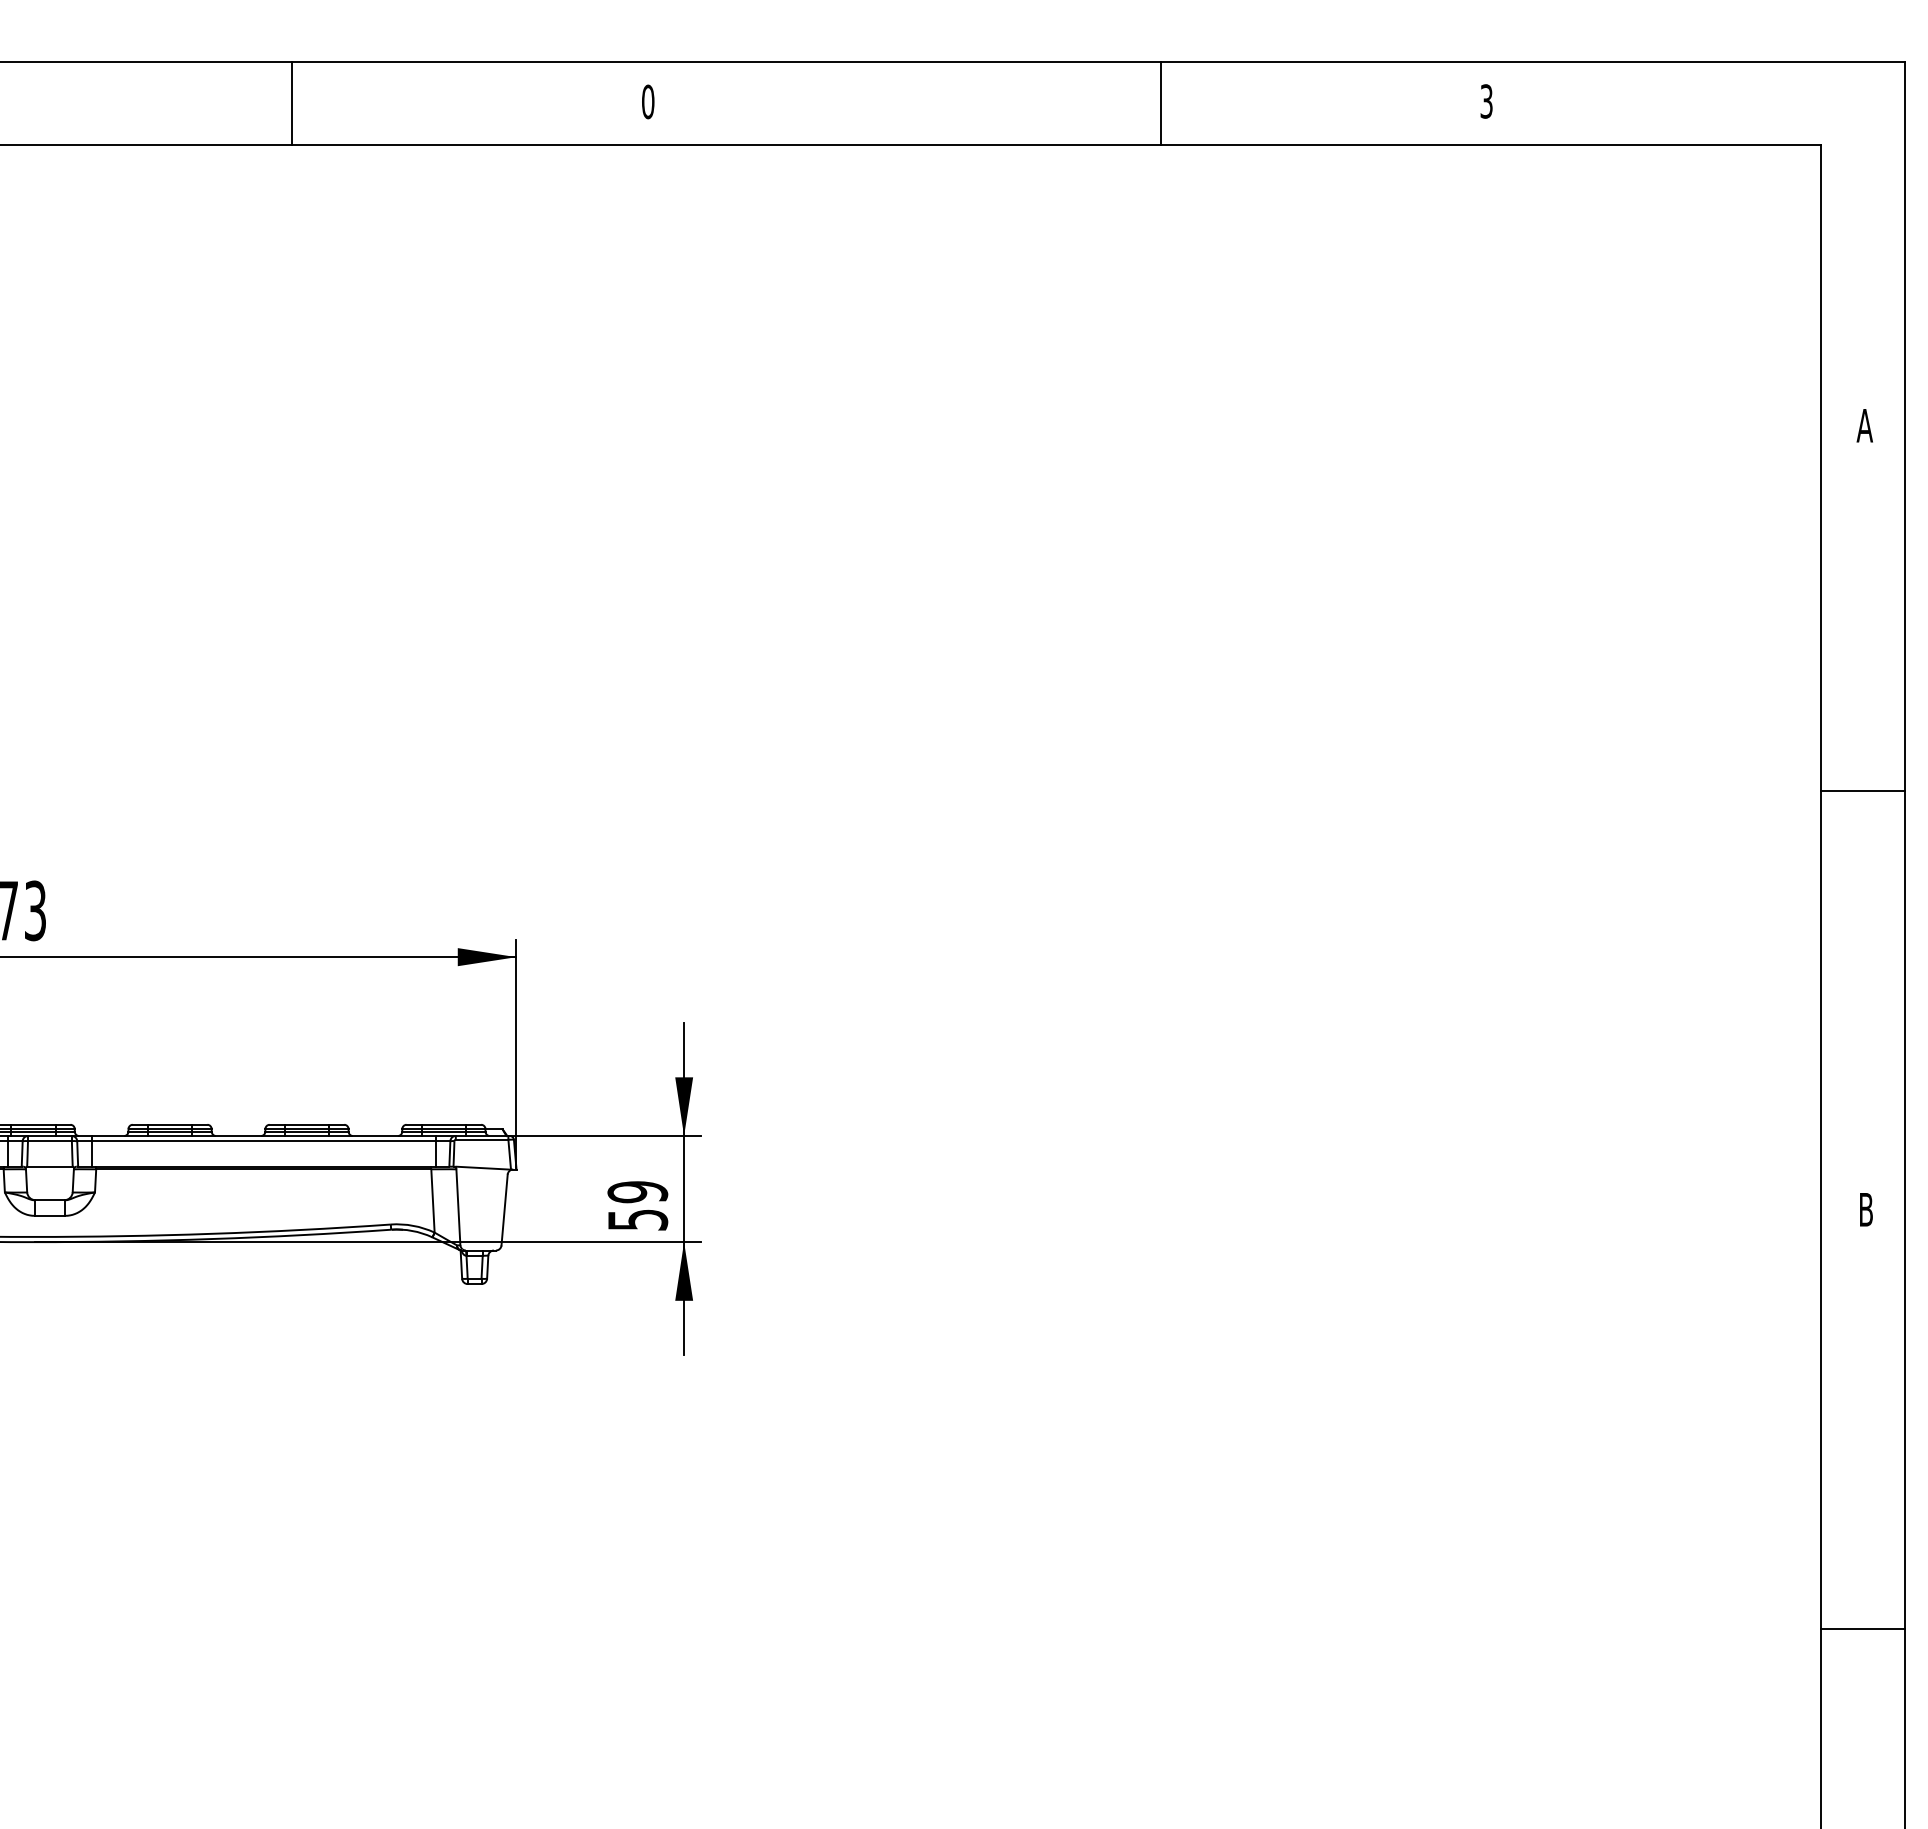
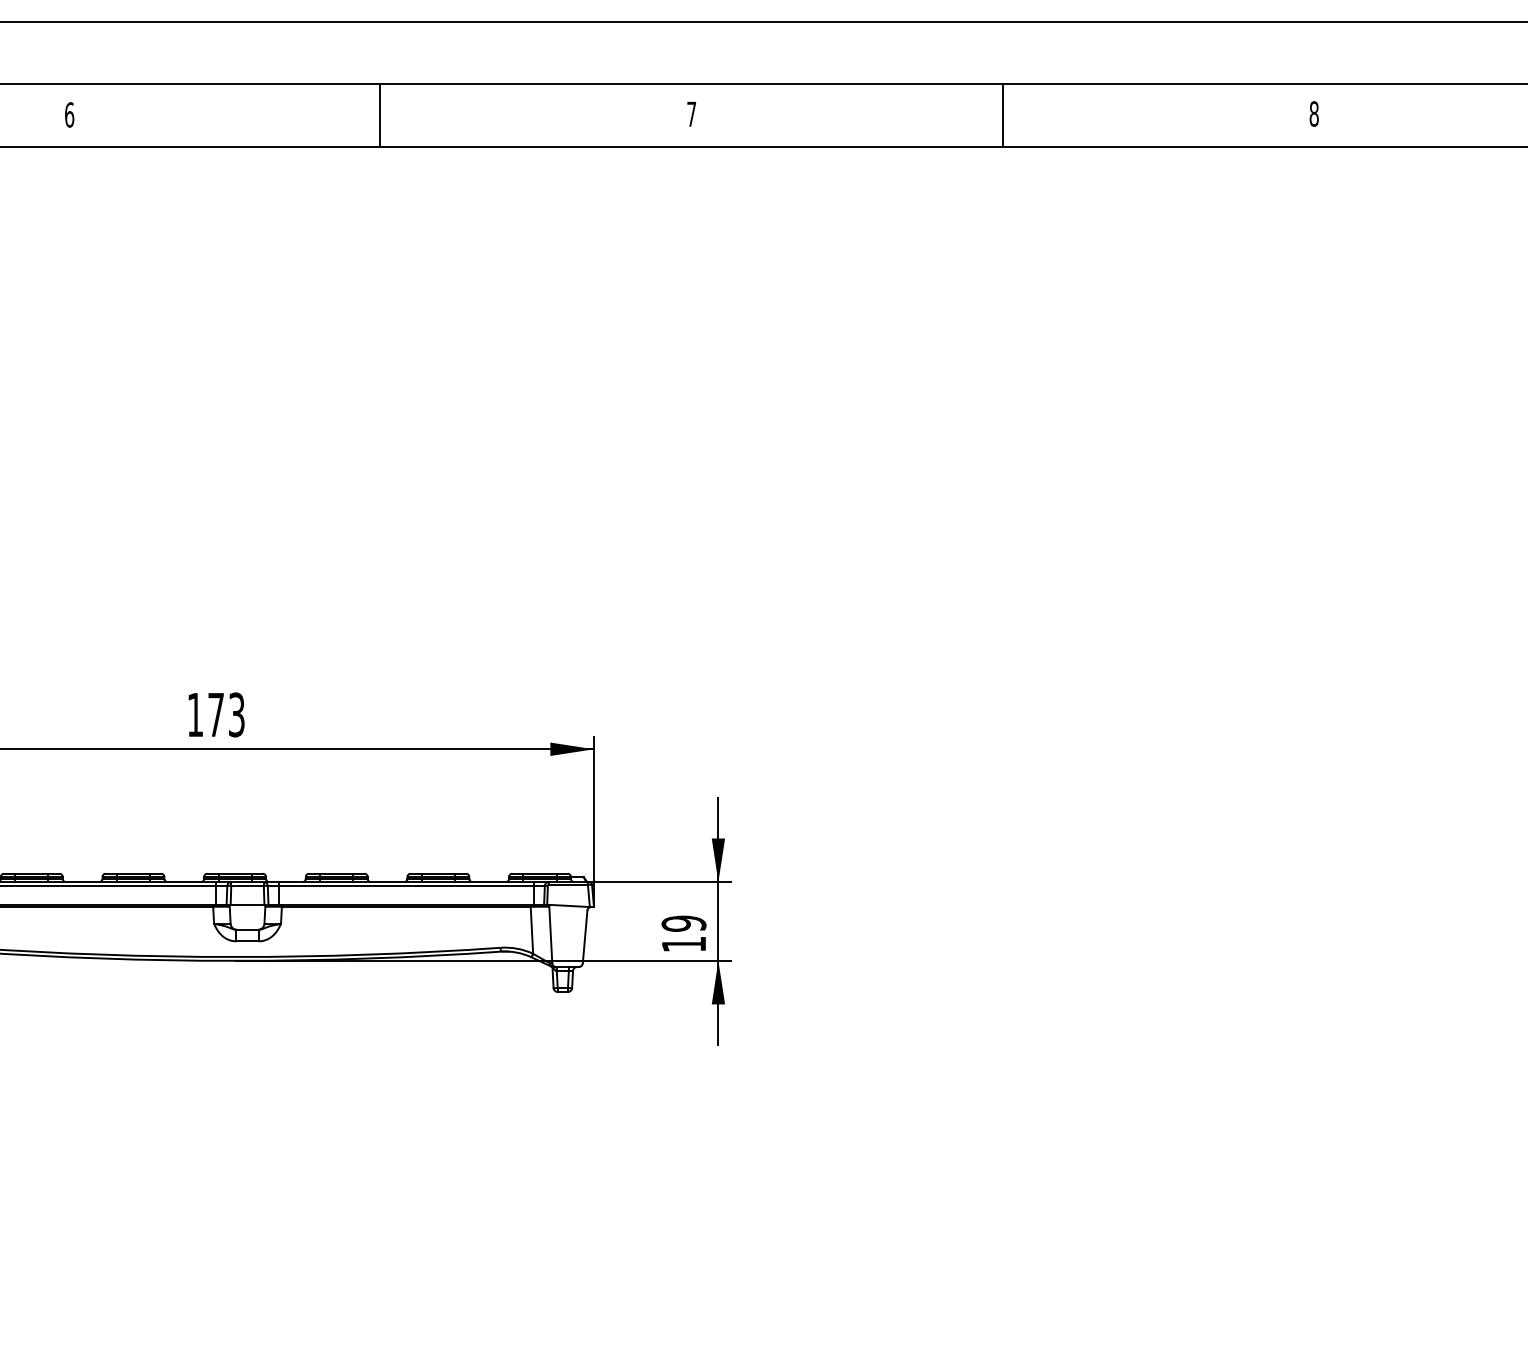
text: (1485, 100) -> (1313, 113), 3 -> 8
text: (647, 102) -> (691, 114), 0 -> 7
line: (292, 103) -> (380, 115), moved
line: (1161, 103) -> (1002, 115), moved
text: (638, 1220) -> (684, 944), 59 -> 19

